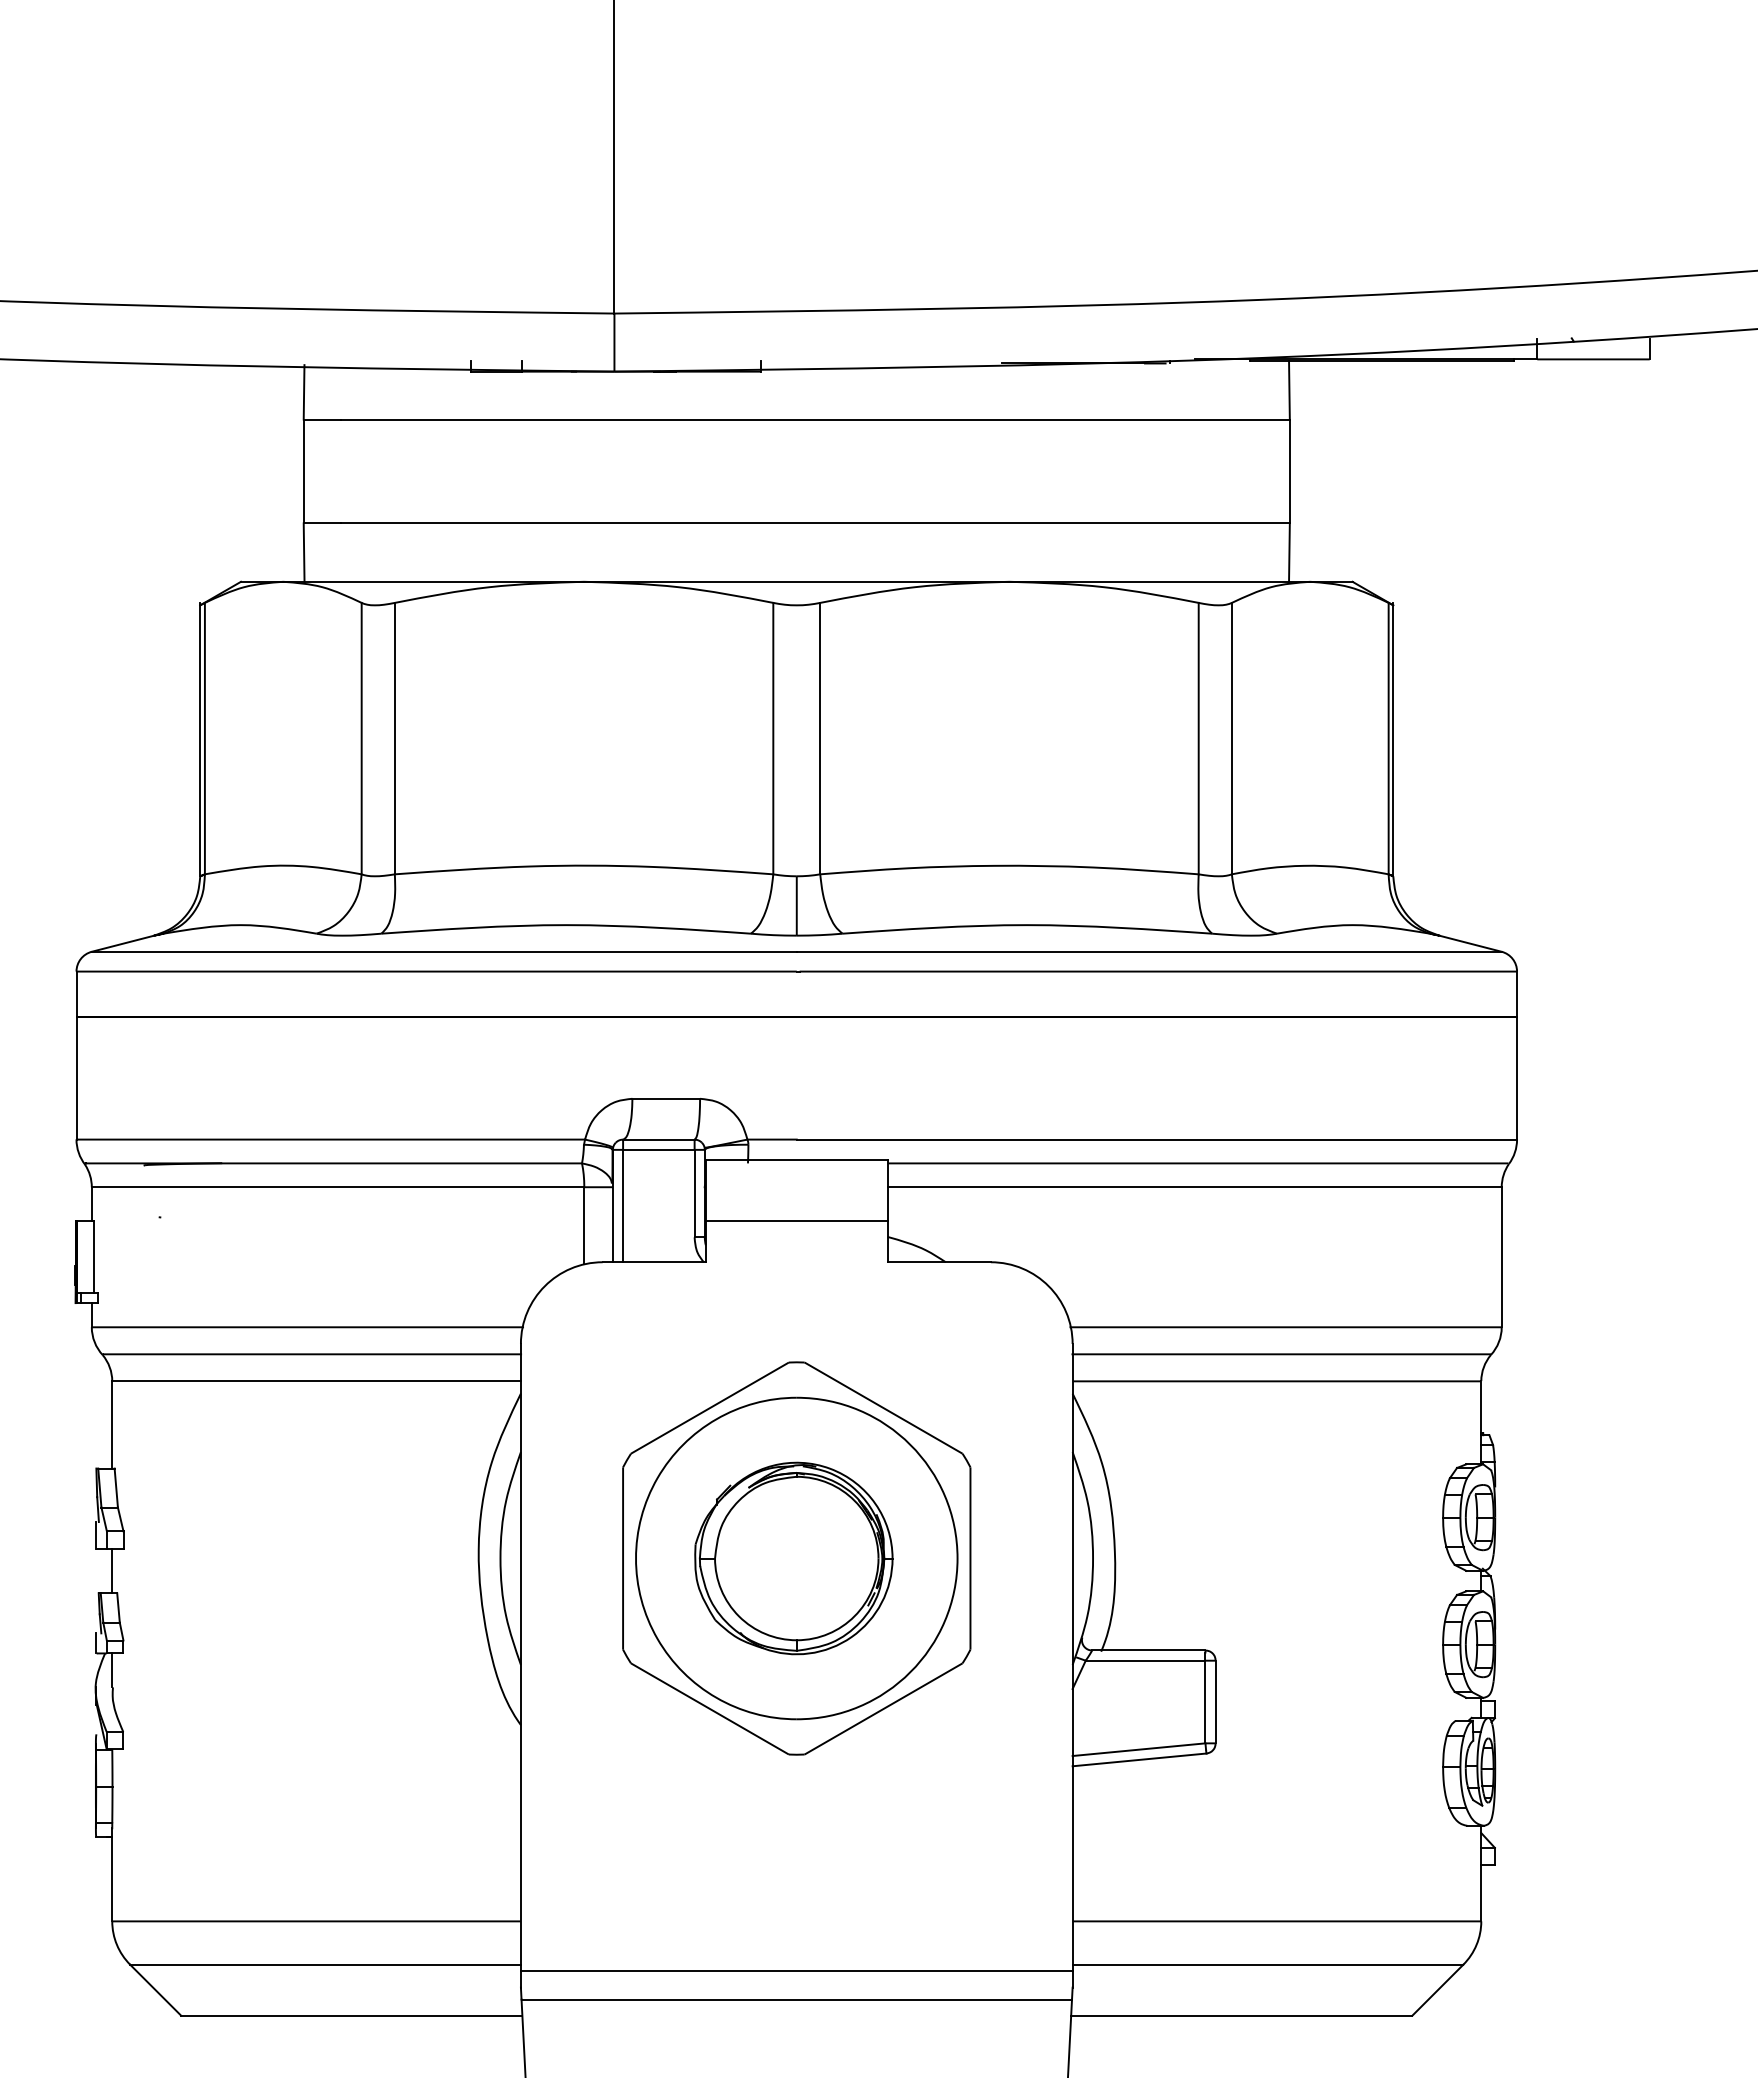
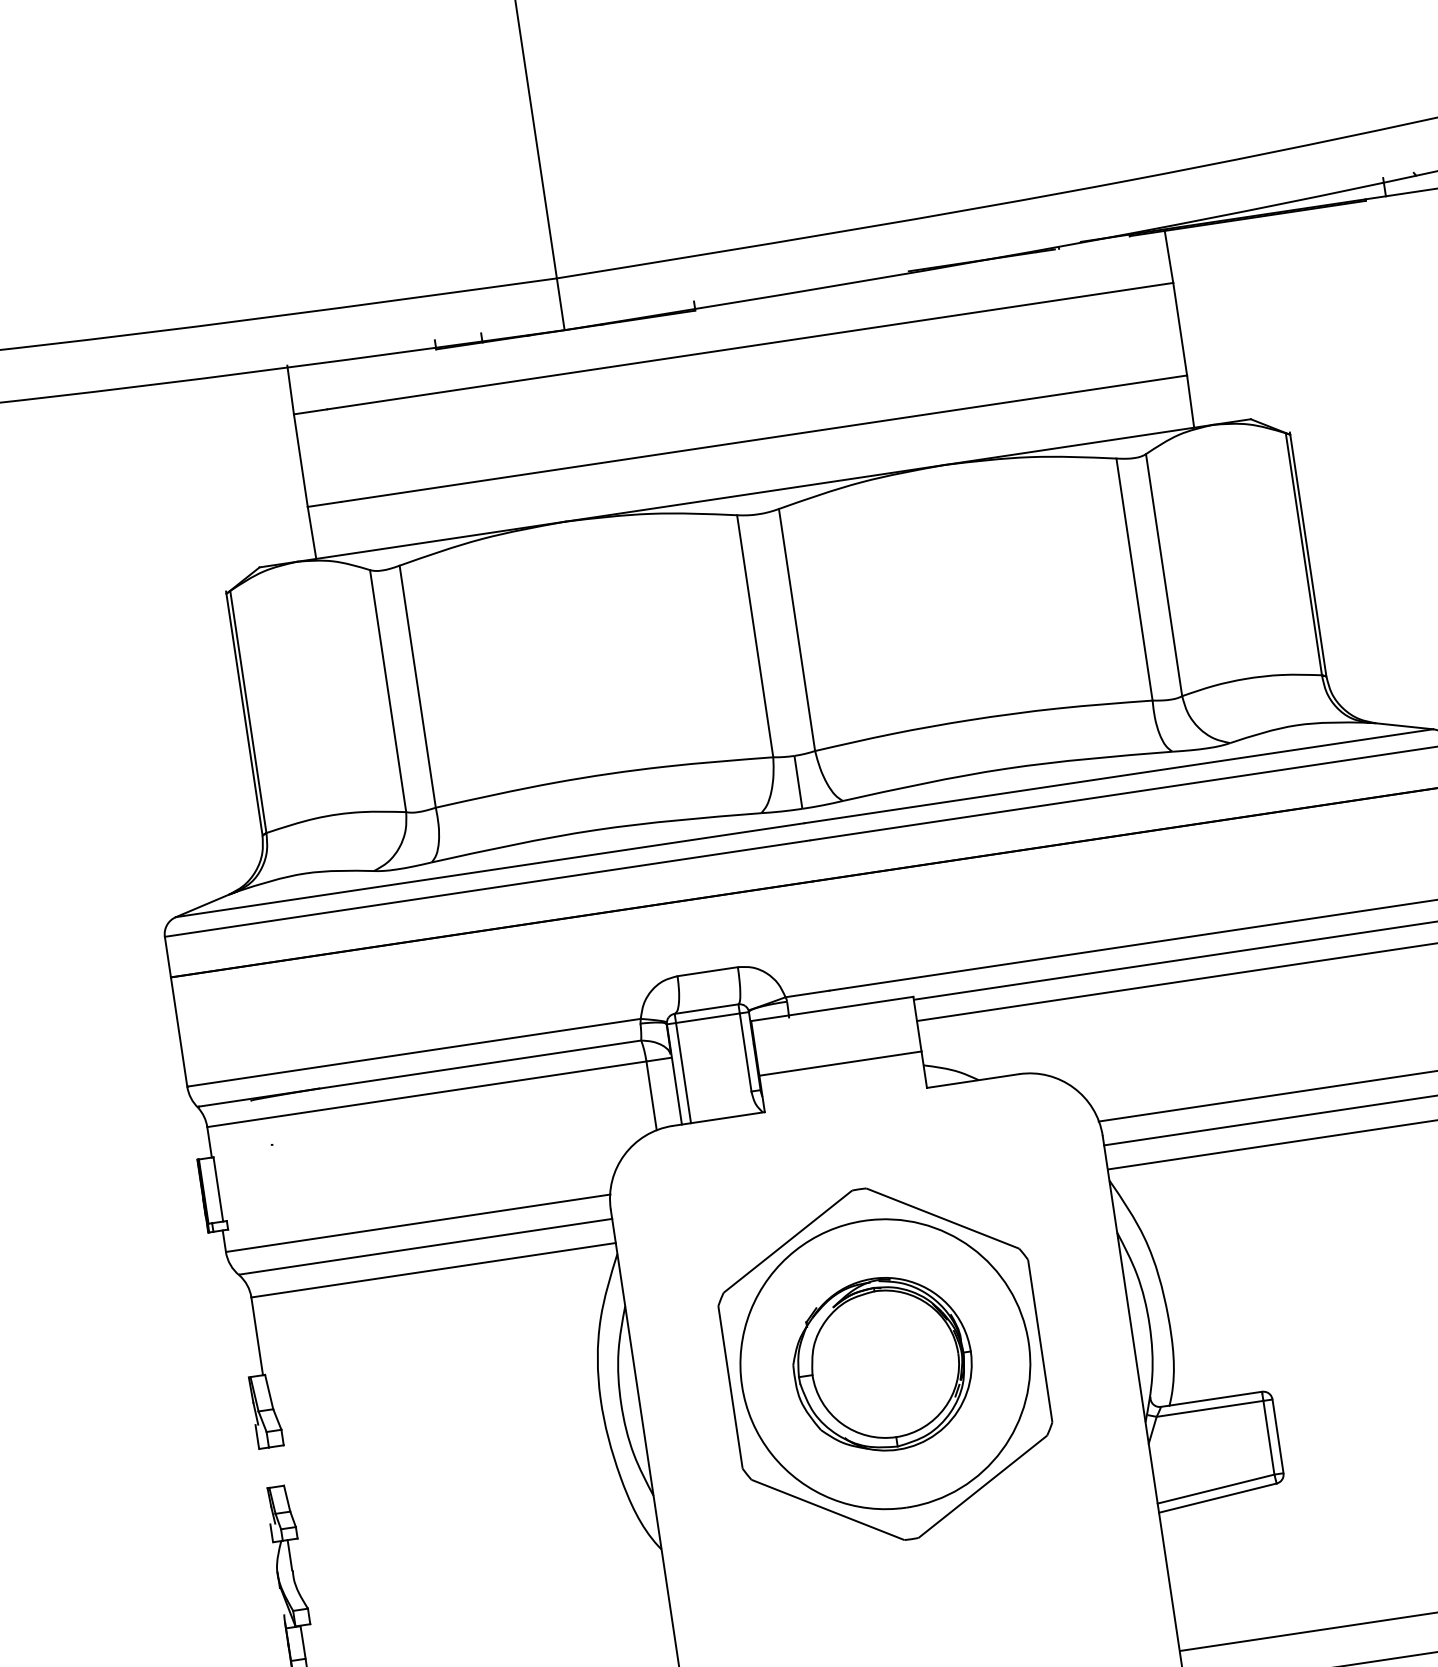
line: (112, 1570) -> (276, 1466), removed

